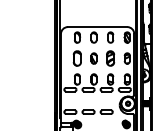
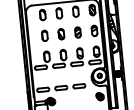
part: (77, 58) -> (44, 35), size x0.71
part: (110, 58) -> (77, 32), size x0.71

